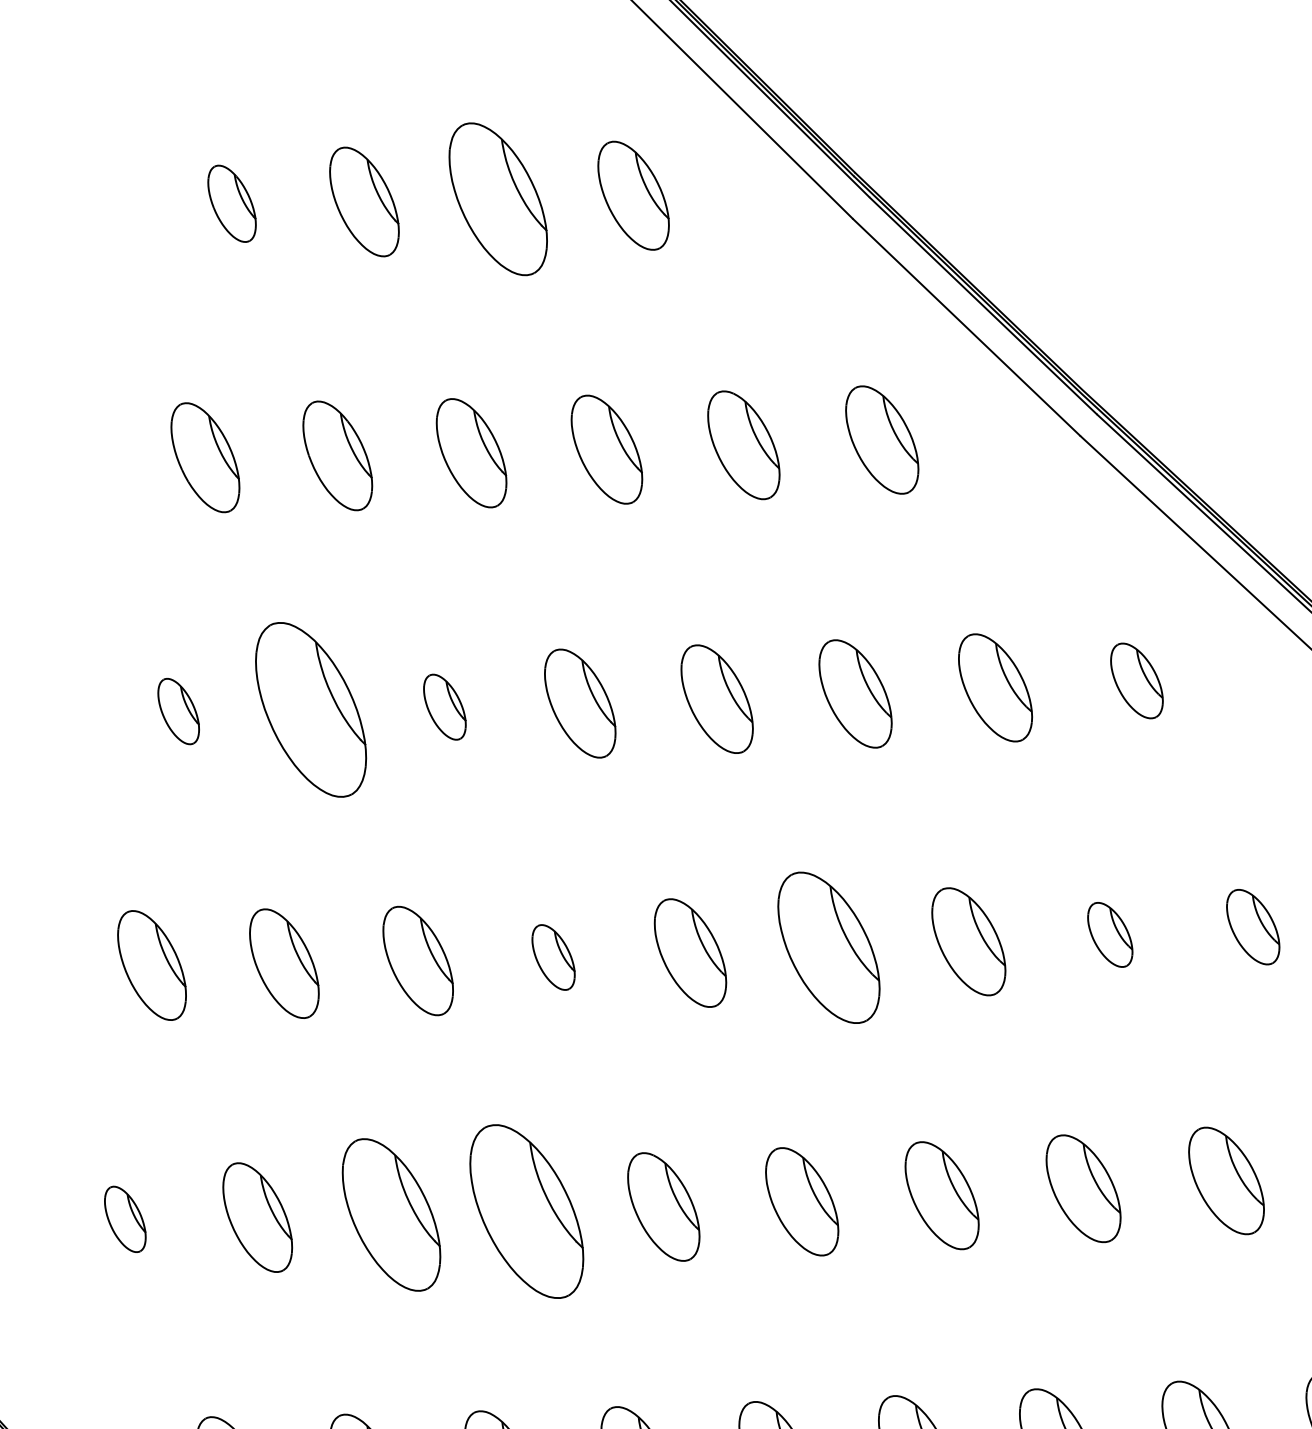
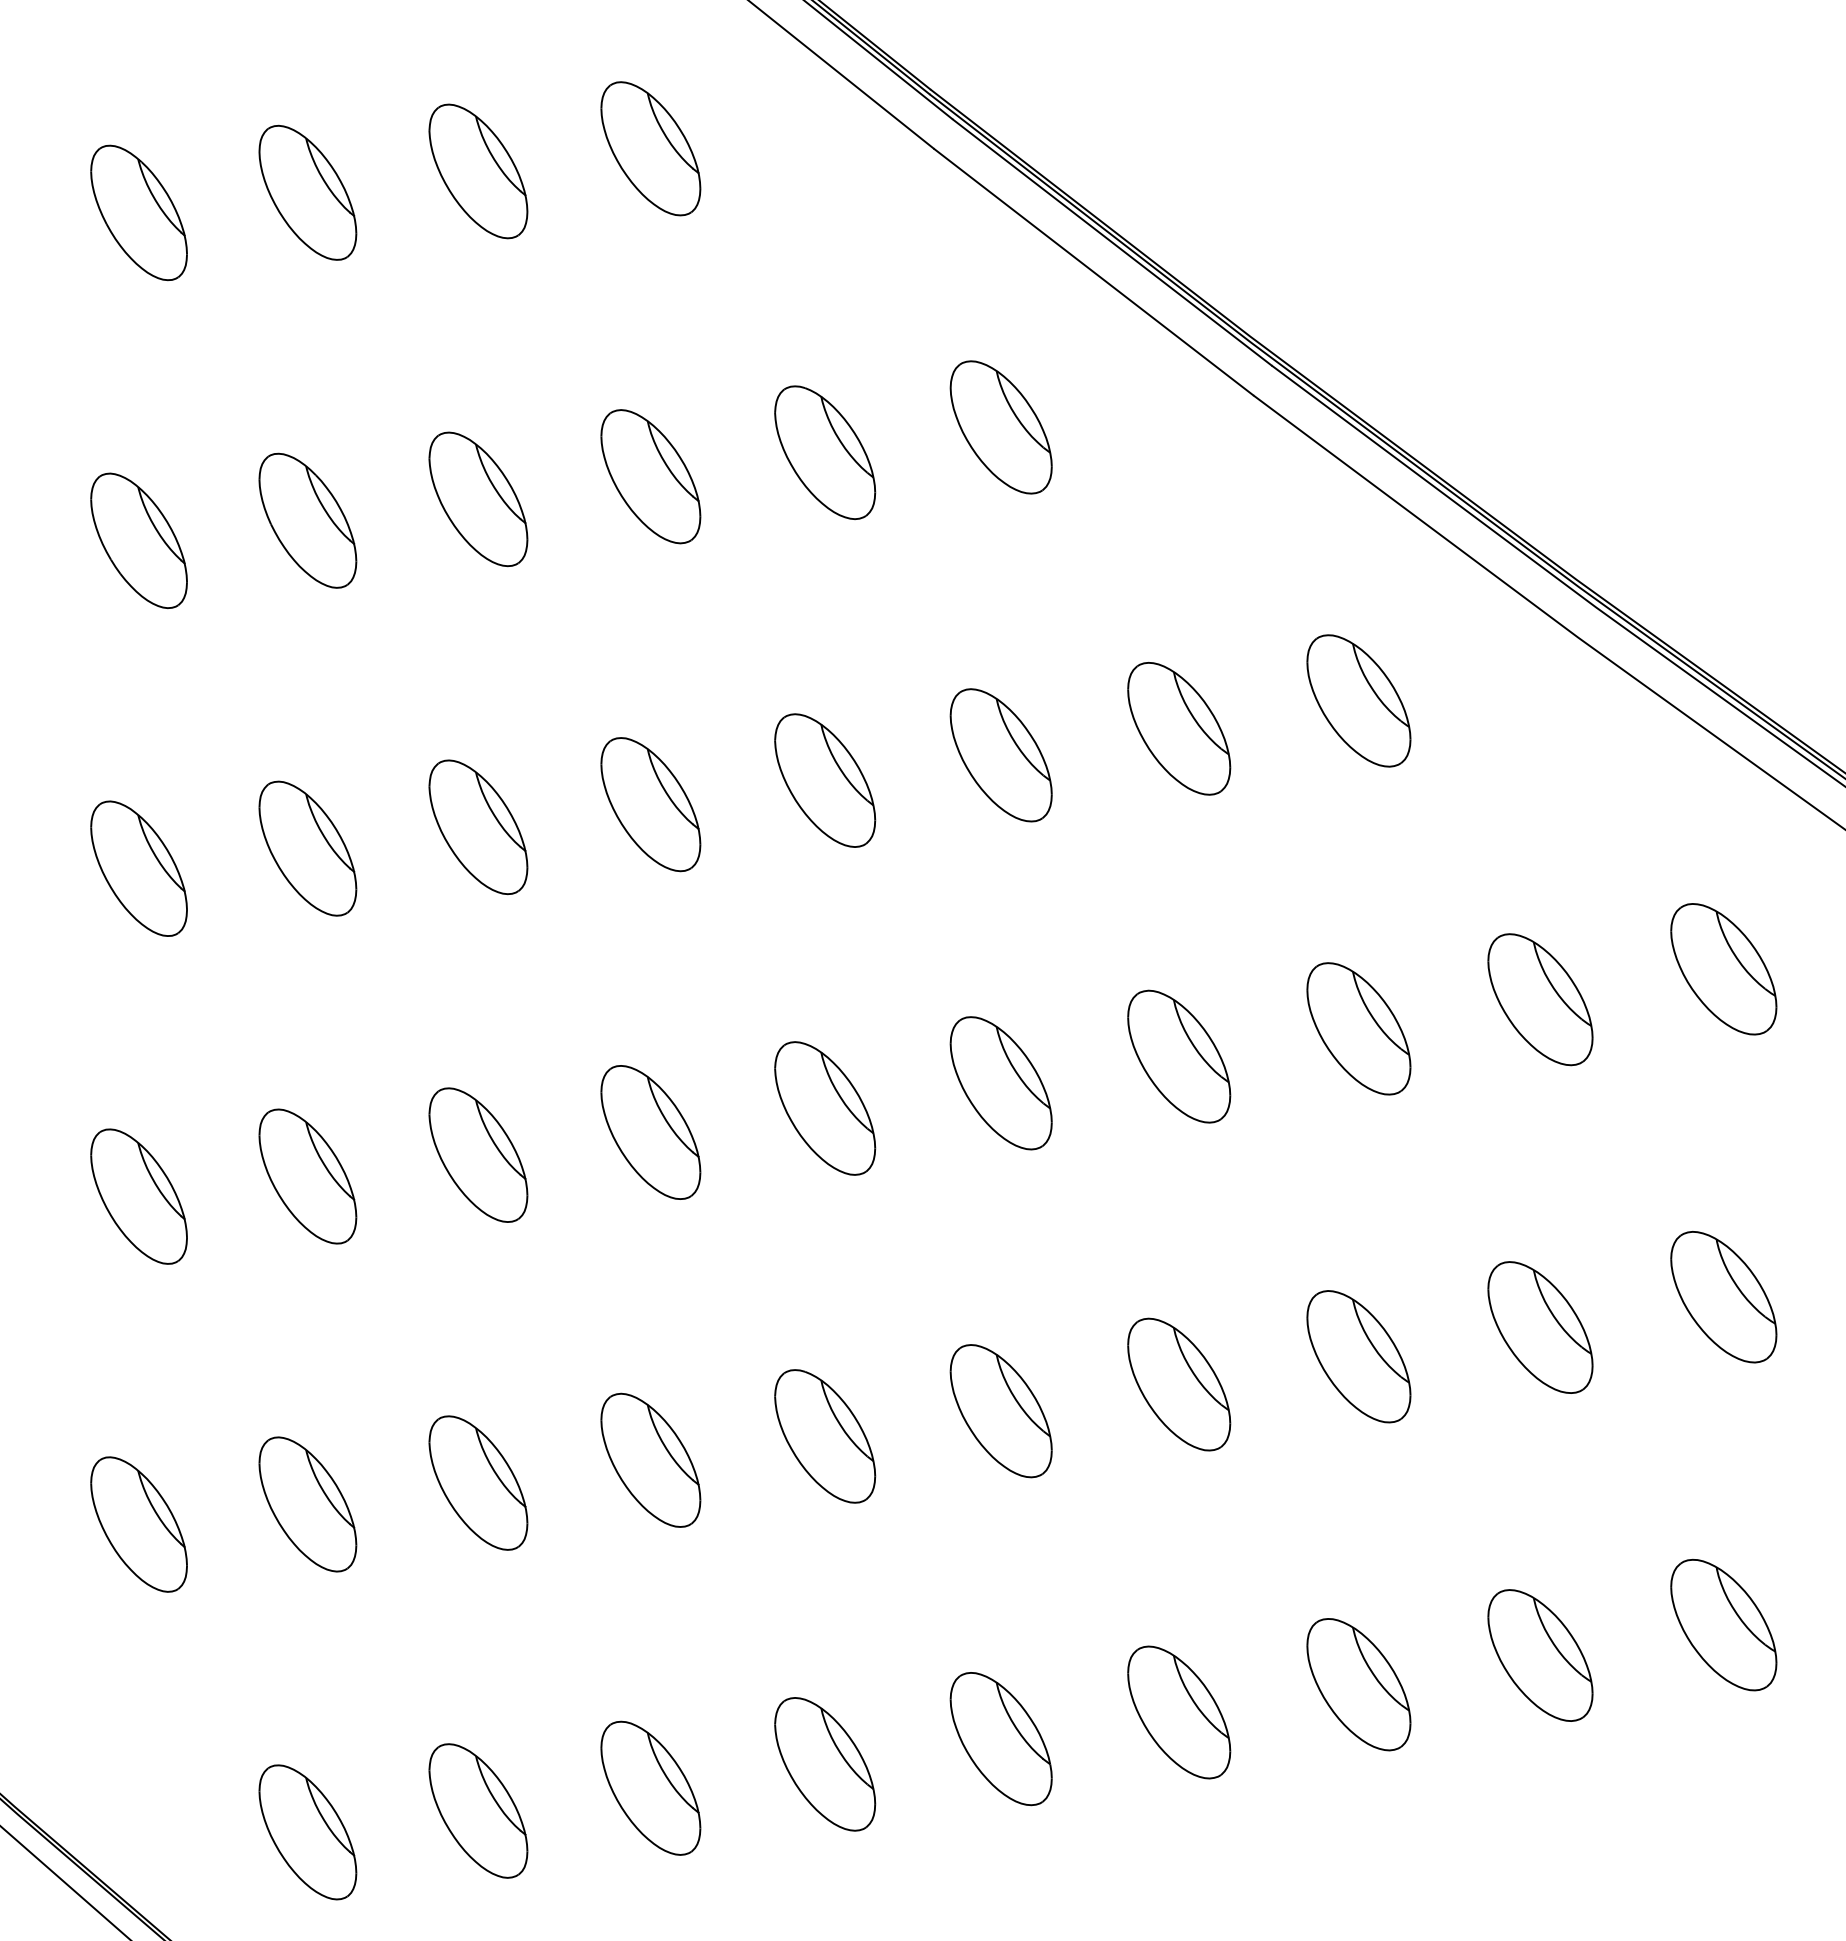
part: (498, 199) -> (478, 171), size x0.71
part: (231, 203) -> (138, 212), size x1.43
part: (1136, 680) -> (1358, 700), size x1.43
part: (444, 707) -> (478, 827), size x1.67
part: (310, 709) -> (307, 848), size x0.62
part: (178, 711) -> (138, 868), size x1.67
part: (1253, 926) -> (1540, 999), size x1.43
part: (1109, 934) -> (1358, 1028), size x1.67
part: (828, 948) -> (1000, 1083), size x0.71
part: (553, 957) -> (650, 1132), size x1.67
part: (526, 1210) -> (650, 1459), size x0.62
part: (391, 1214) -> (478, 1482), size x0.71
part: (124, 1219) -> (138, 1524), size x1.67

